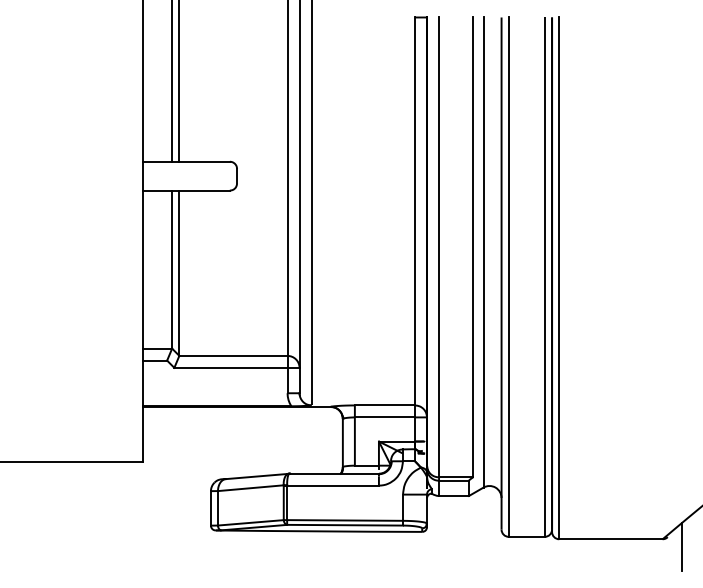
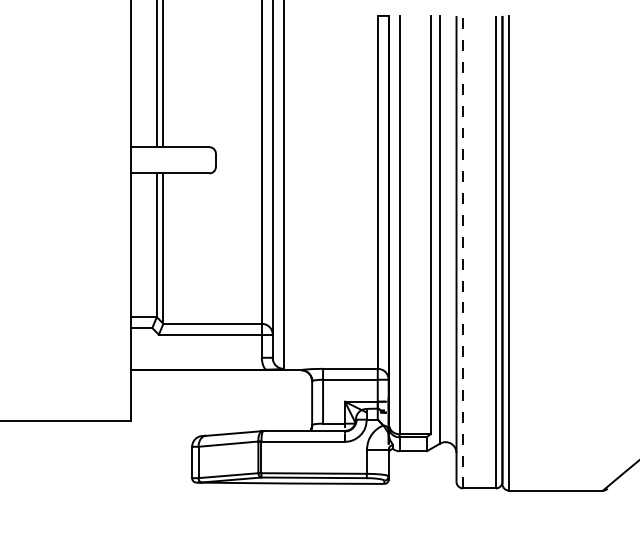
line: (508, 277) -> (462, 252), solid -> dashed
line: (681, 546) -> (620, 497), removed

